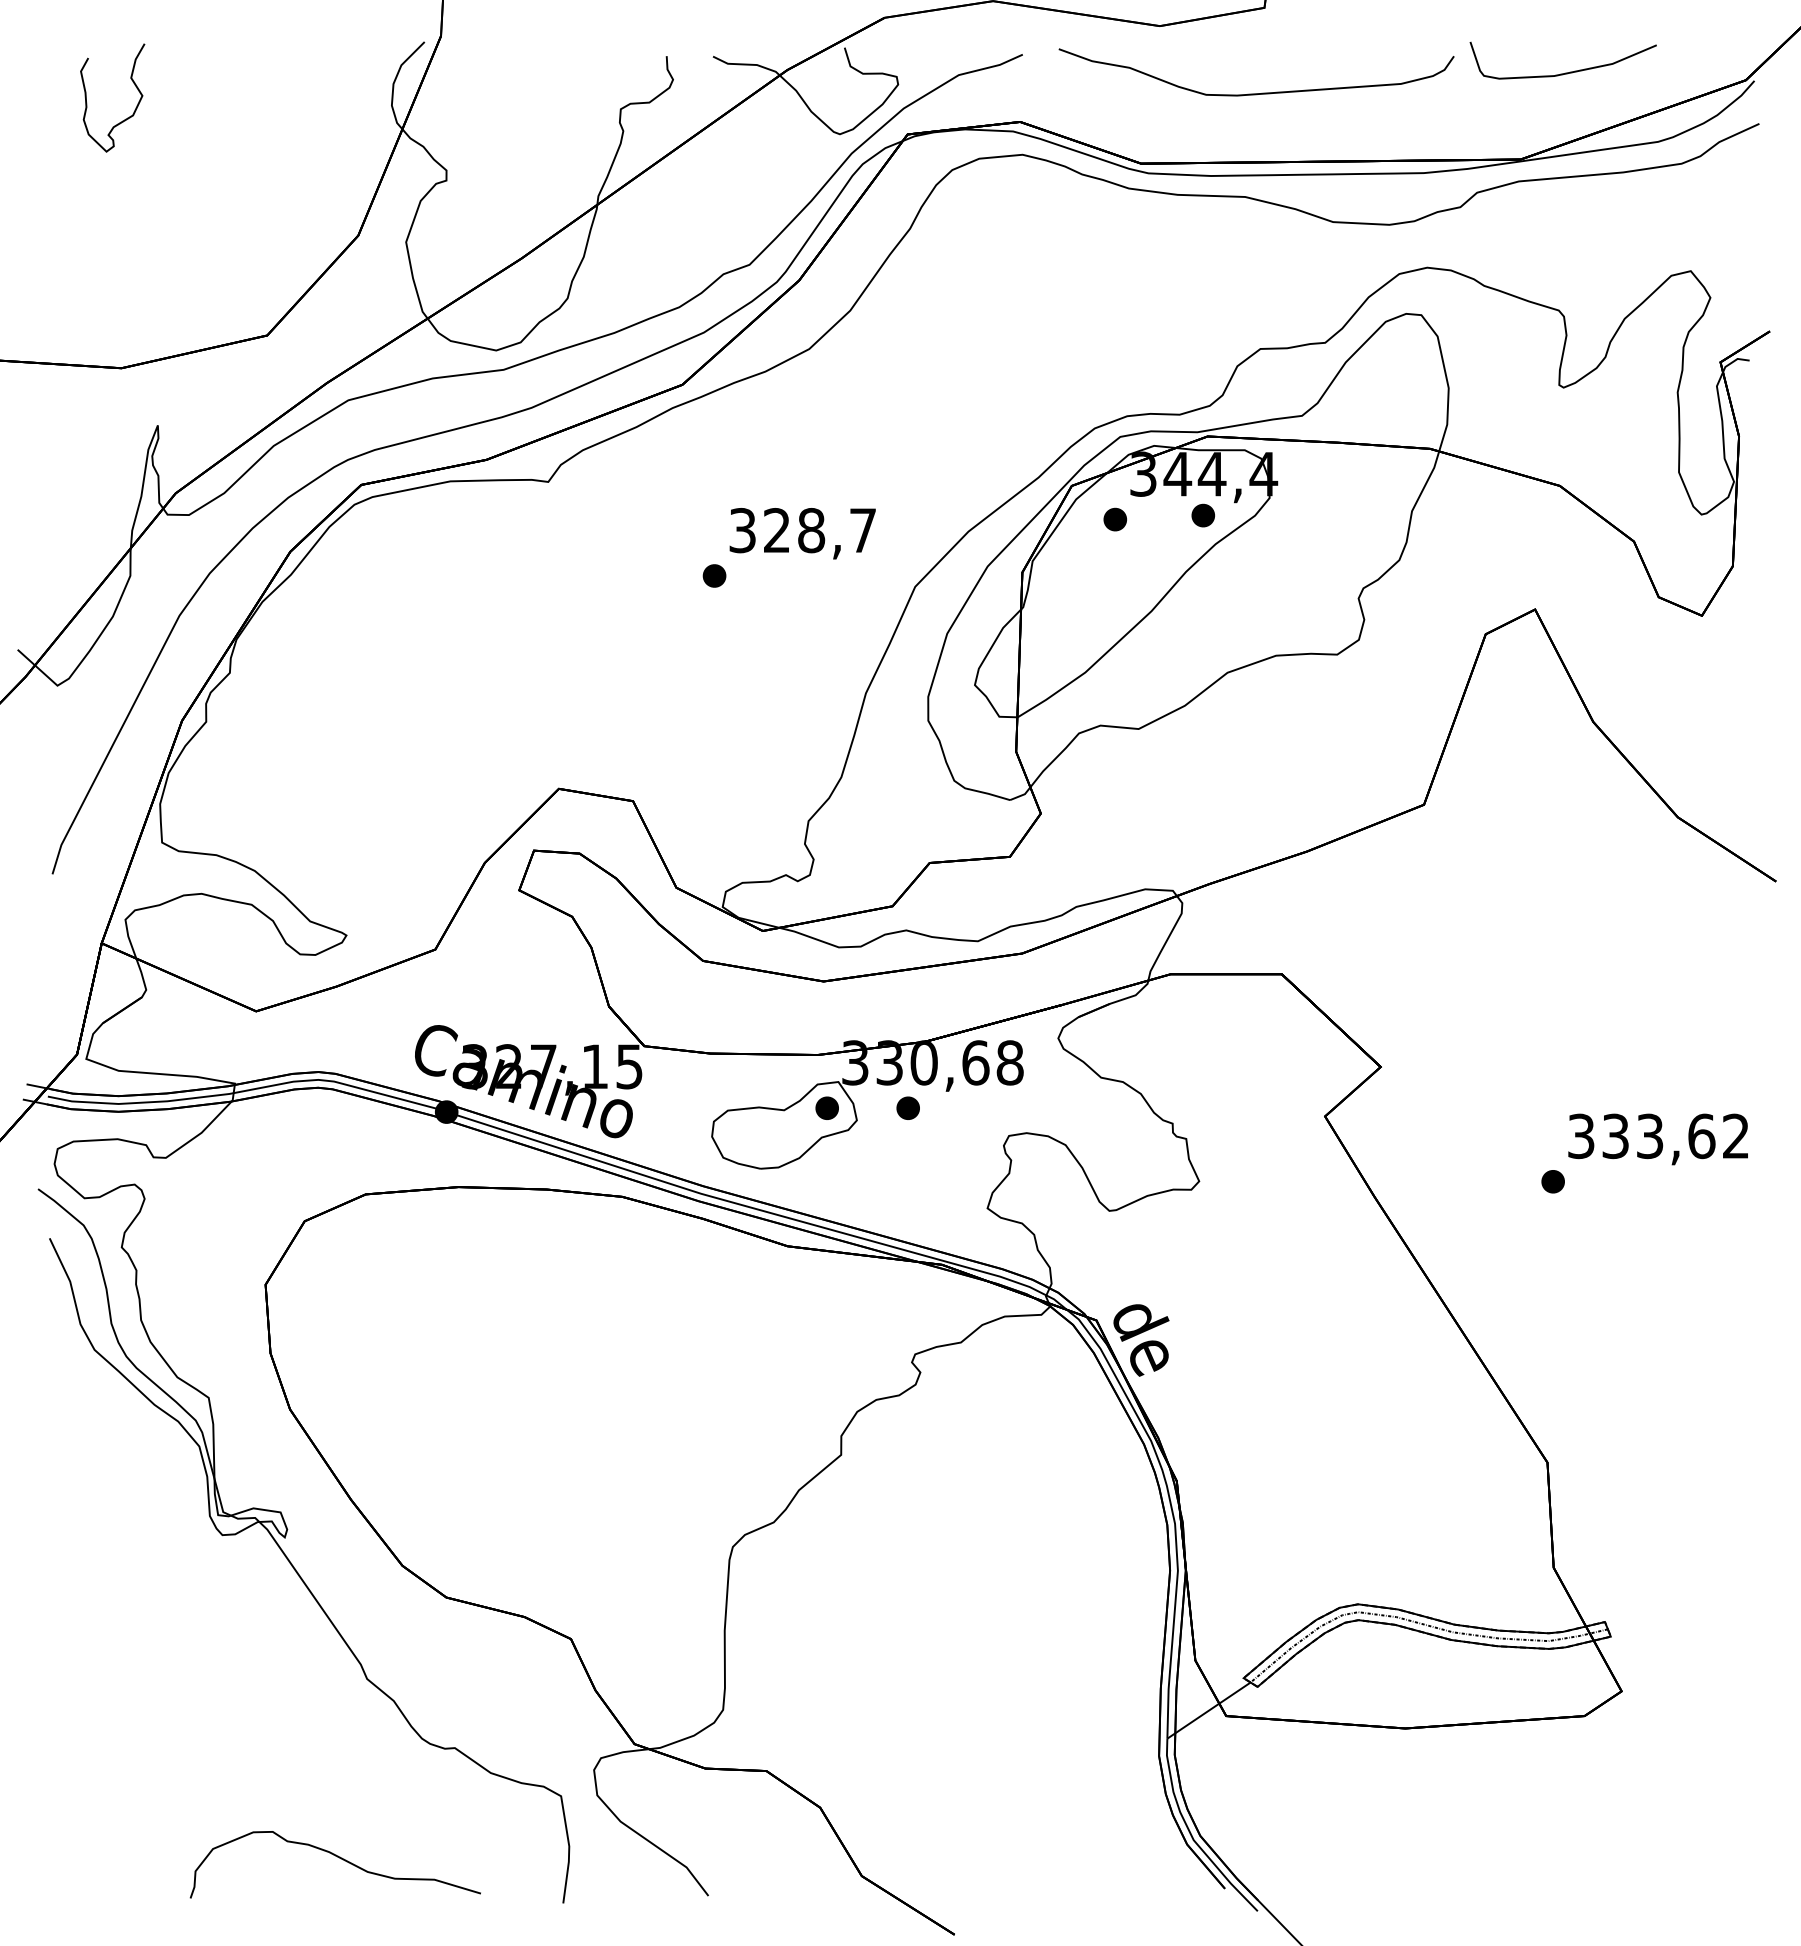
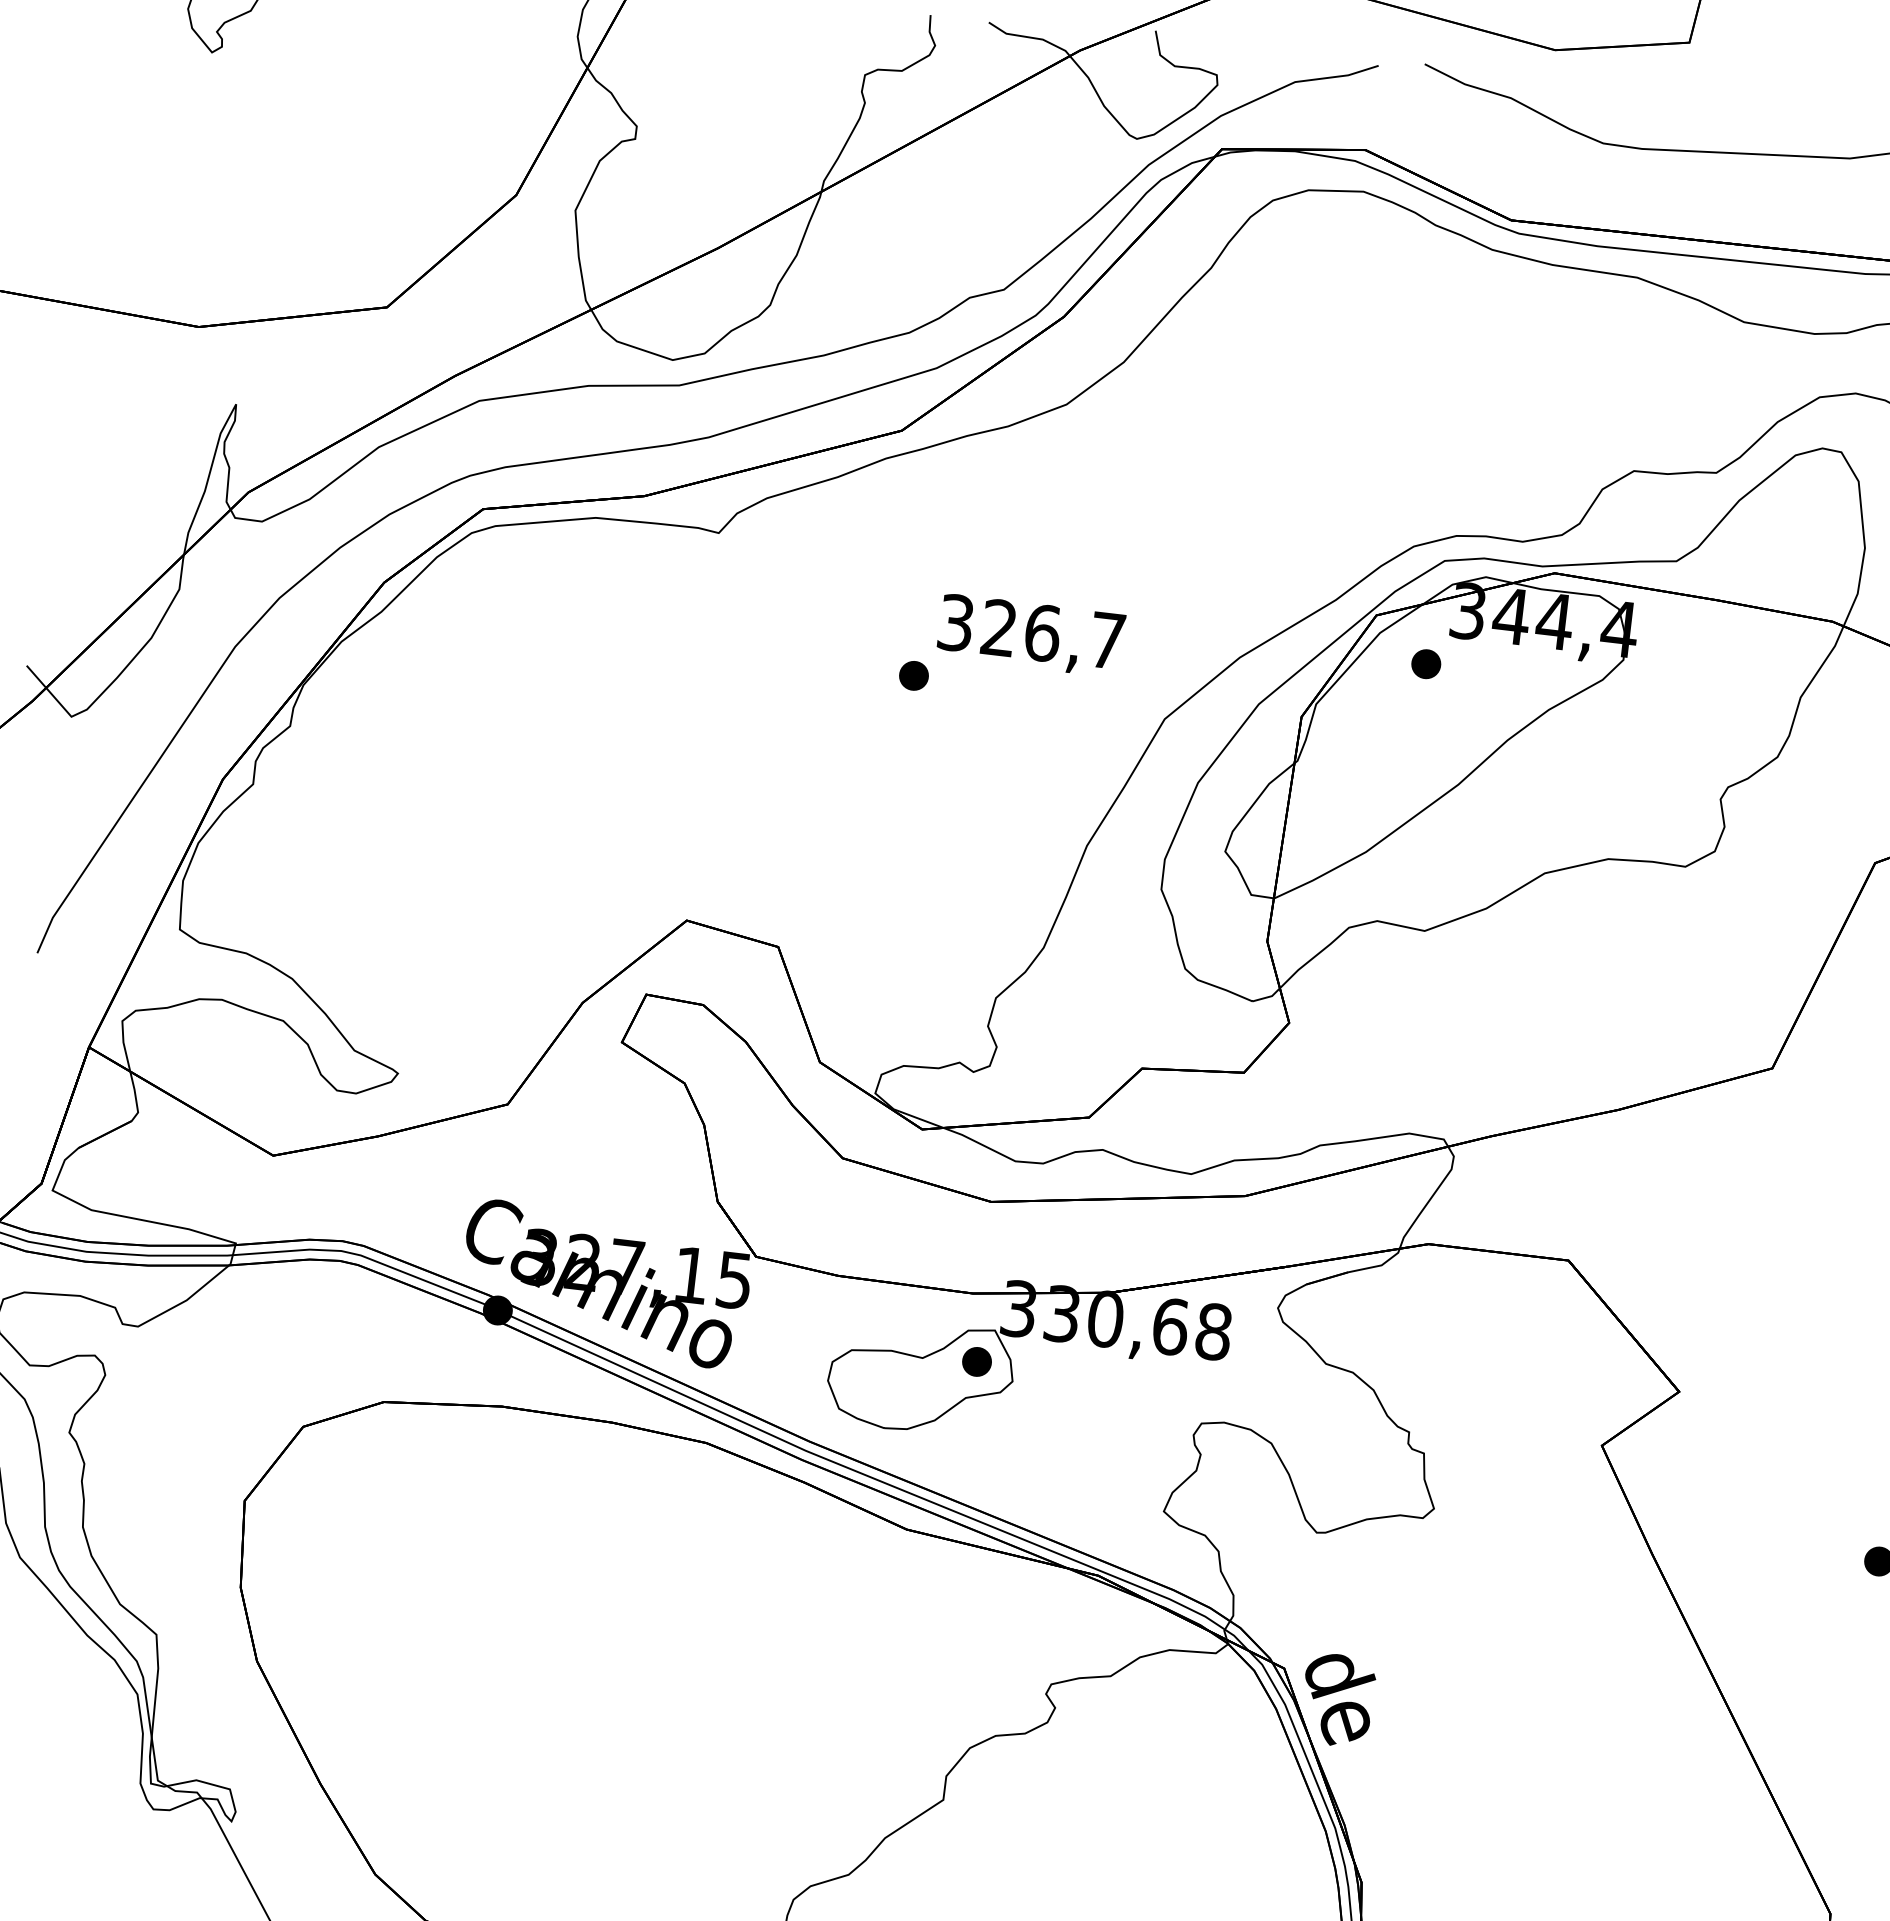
part: (1202, 515) -> (1536, 671), removed
text: (811, 530) -> (1042, 632), 328,7 -> 326,7
part: (907, 1107) -> (1078, 1372), removed

